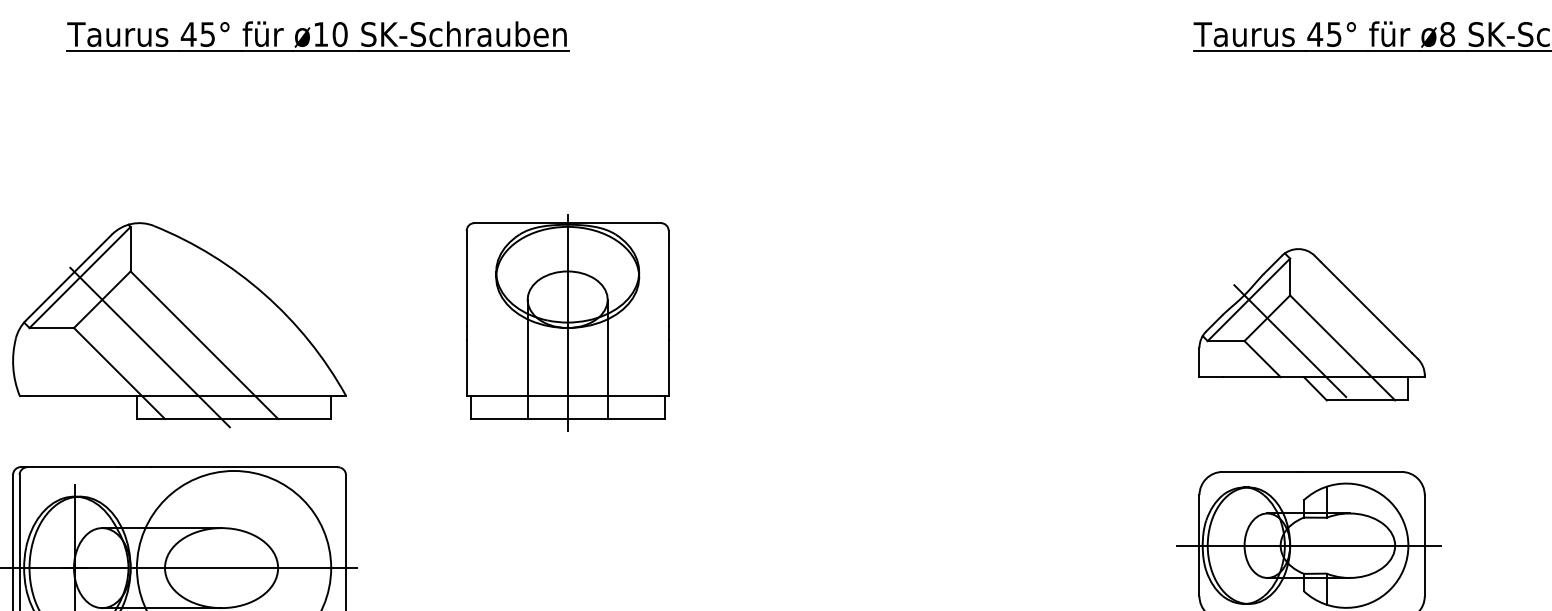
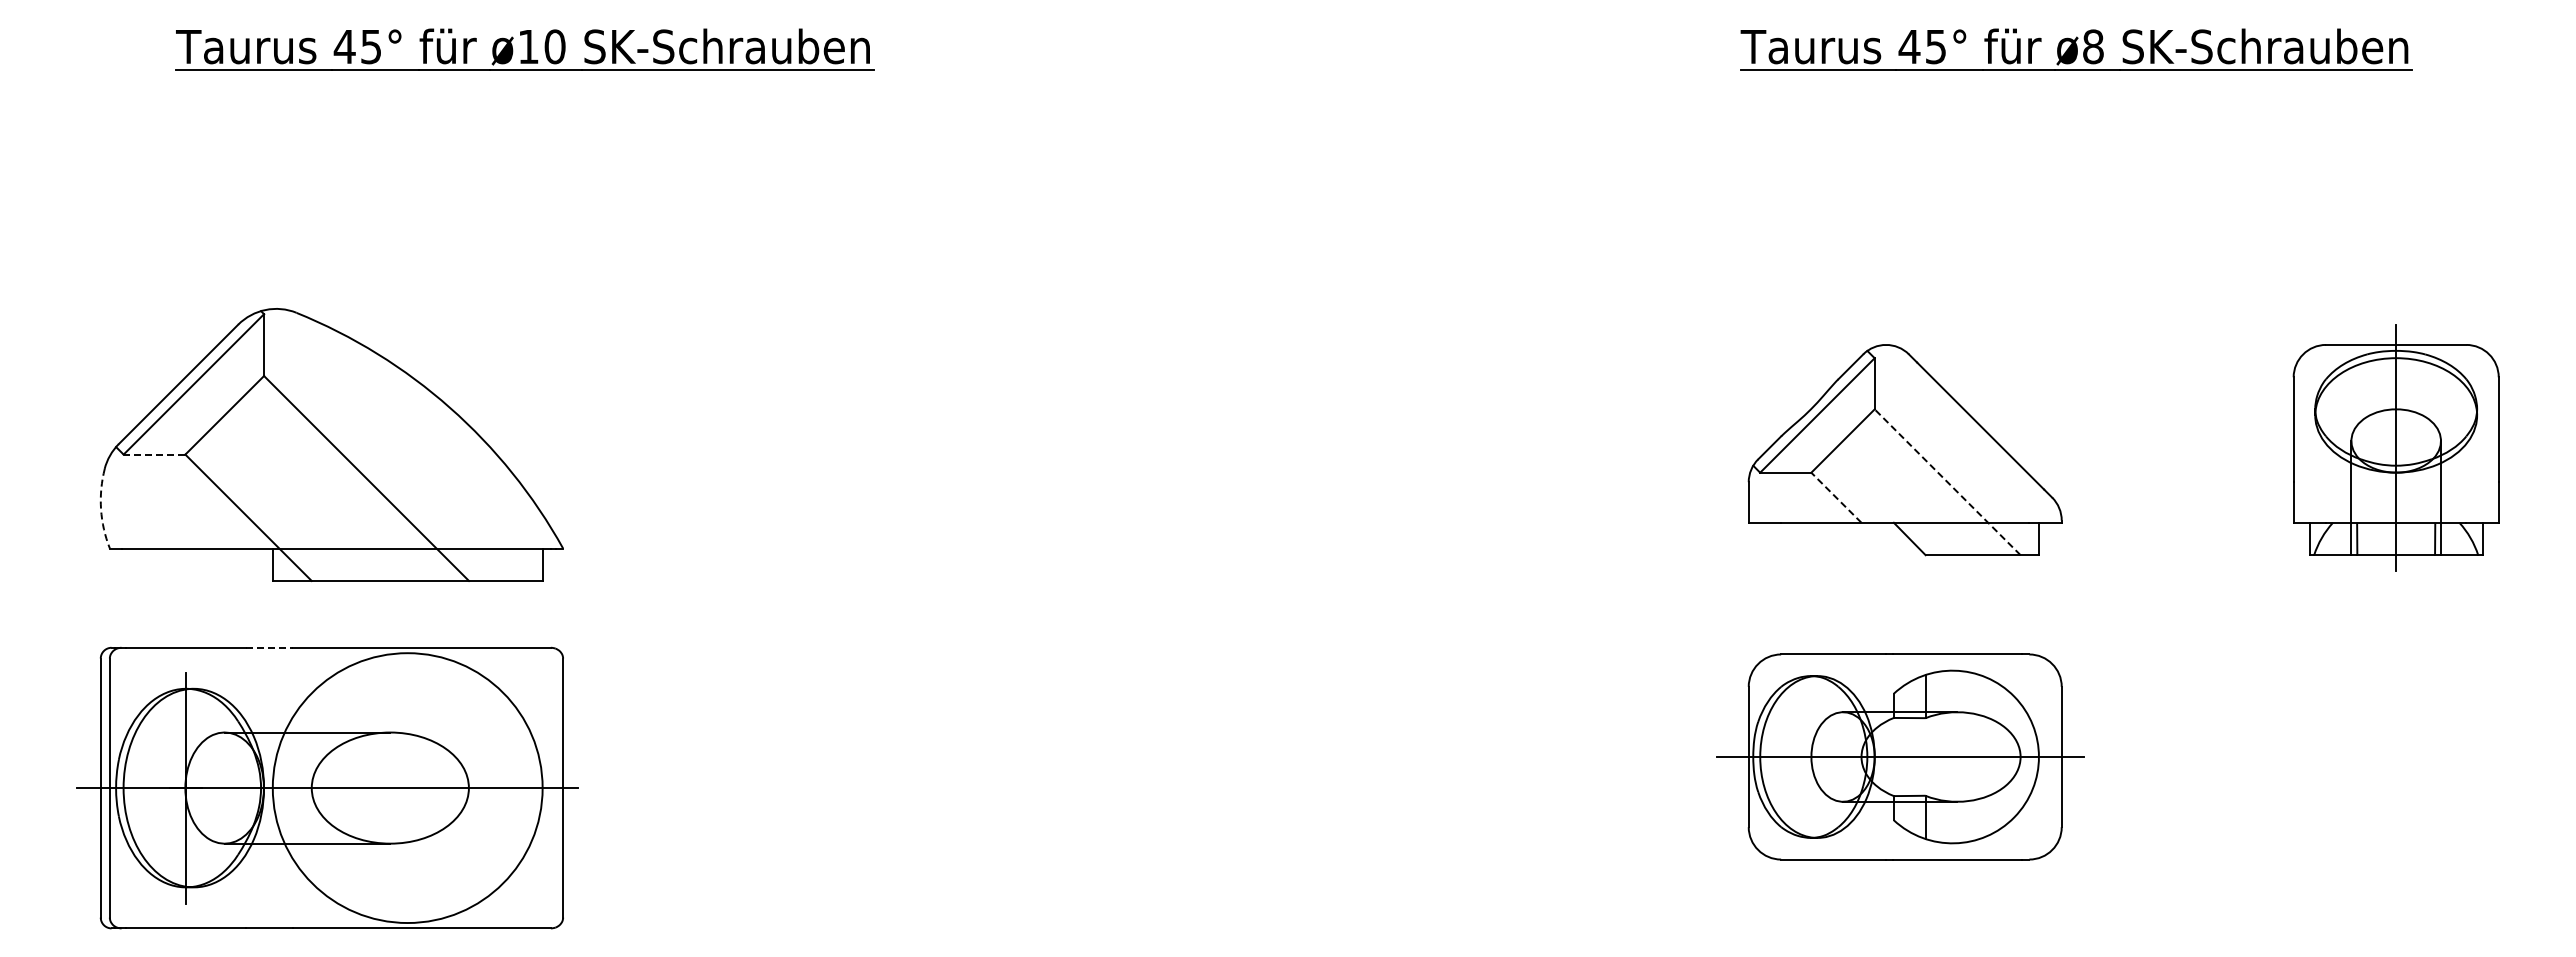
part: (567, 322) -> (871, 447), removed
line: (51, 327) -> (154, 454), solid -> dashed
line: (1290, 340) -> (1874, 472), removed
line: (149, 347) -> (290, 481), removed
line: (1342, 347) -> (1947, 481), solid -> dashed
line: (1262, 358) -> (1836, 497), solid -> dashed
arc: (13, 367) -> (101, 509), solid -> dashed
line: (134, 466) -> (269, 647), solid -> dashed

